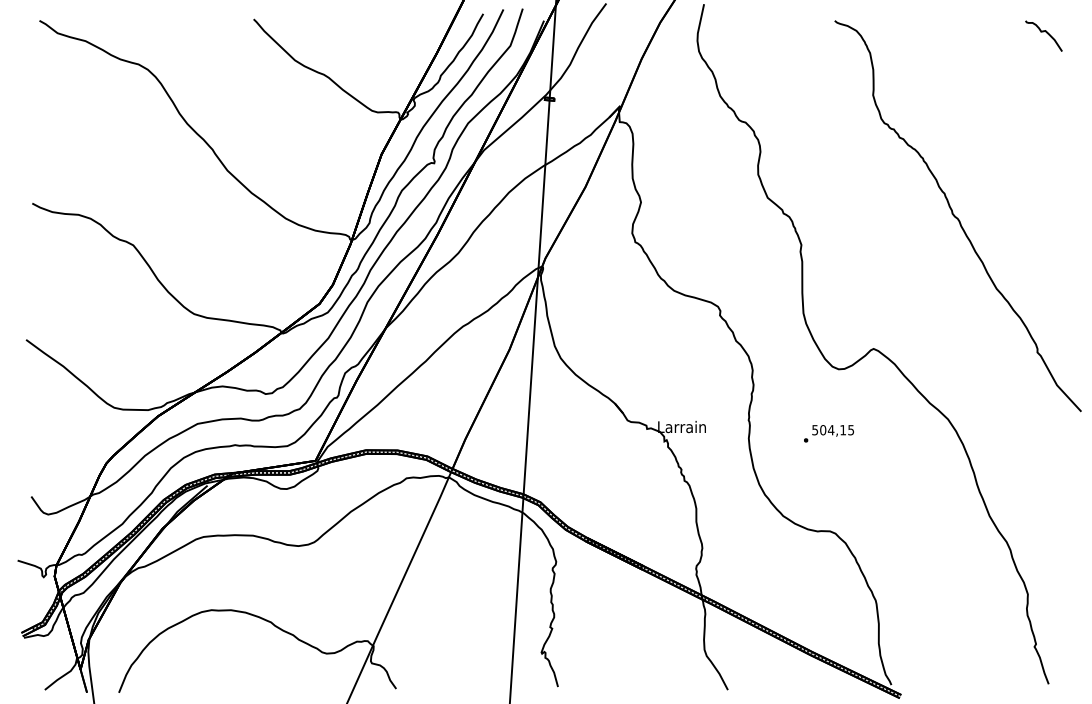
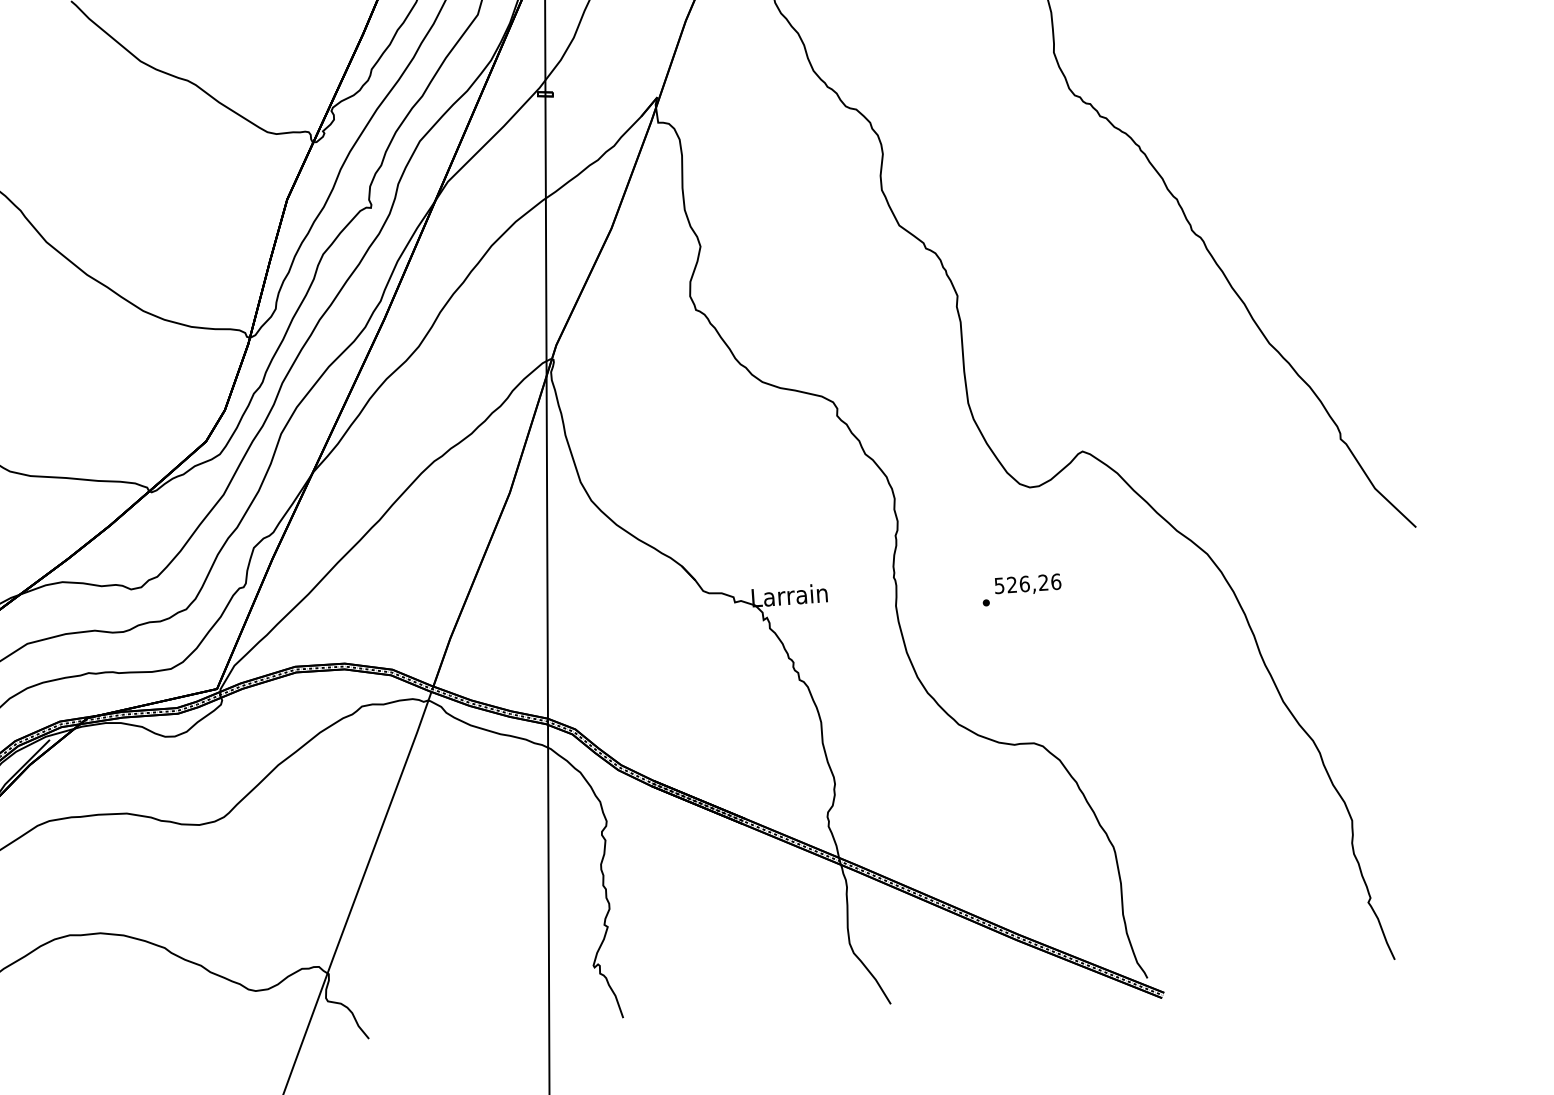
text: (837, 430) -> (1034, 583), 504,15 -> 526,26

